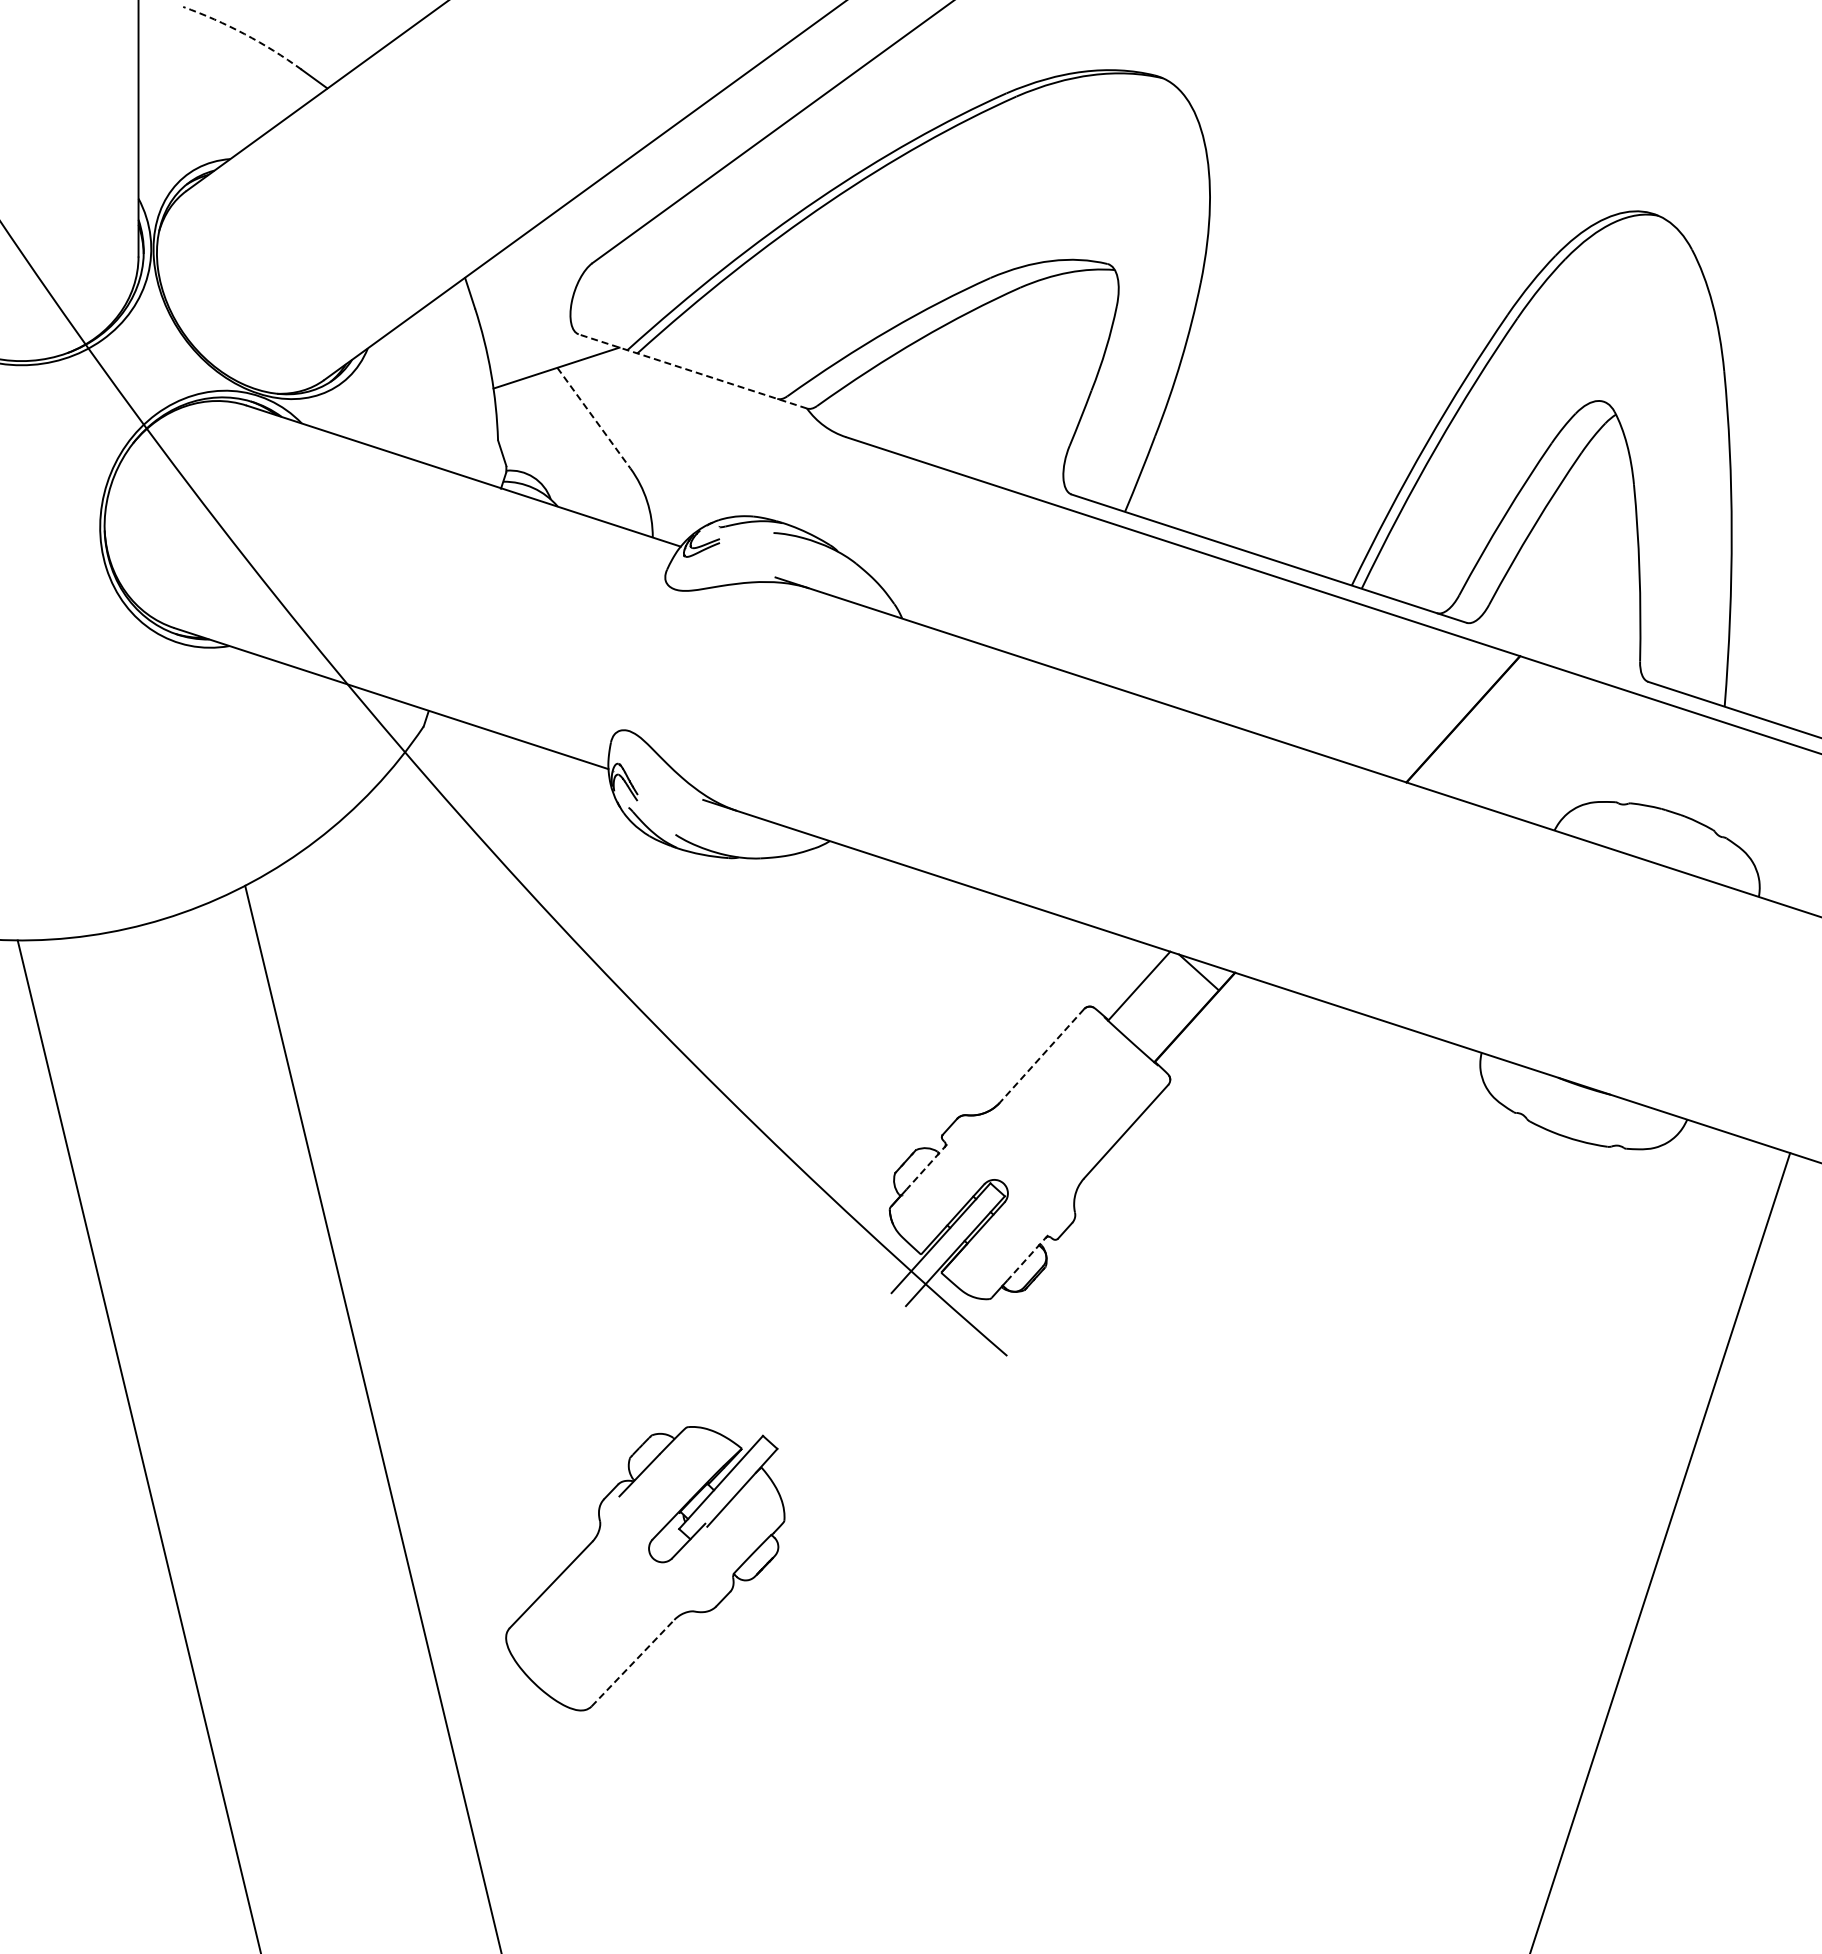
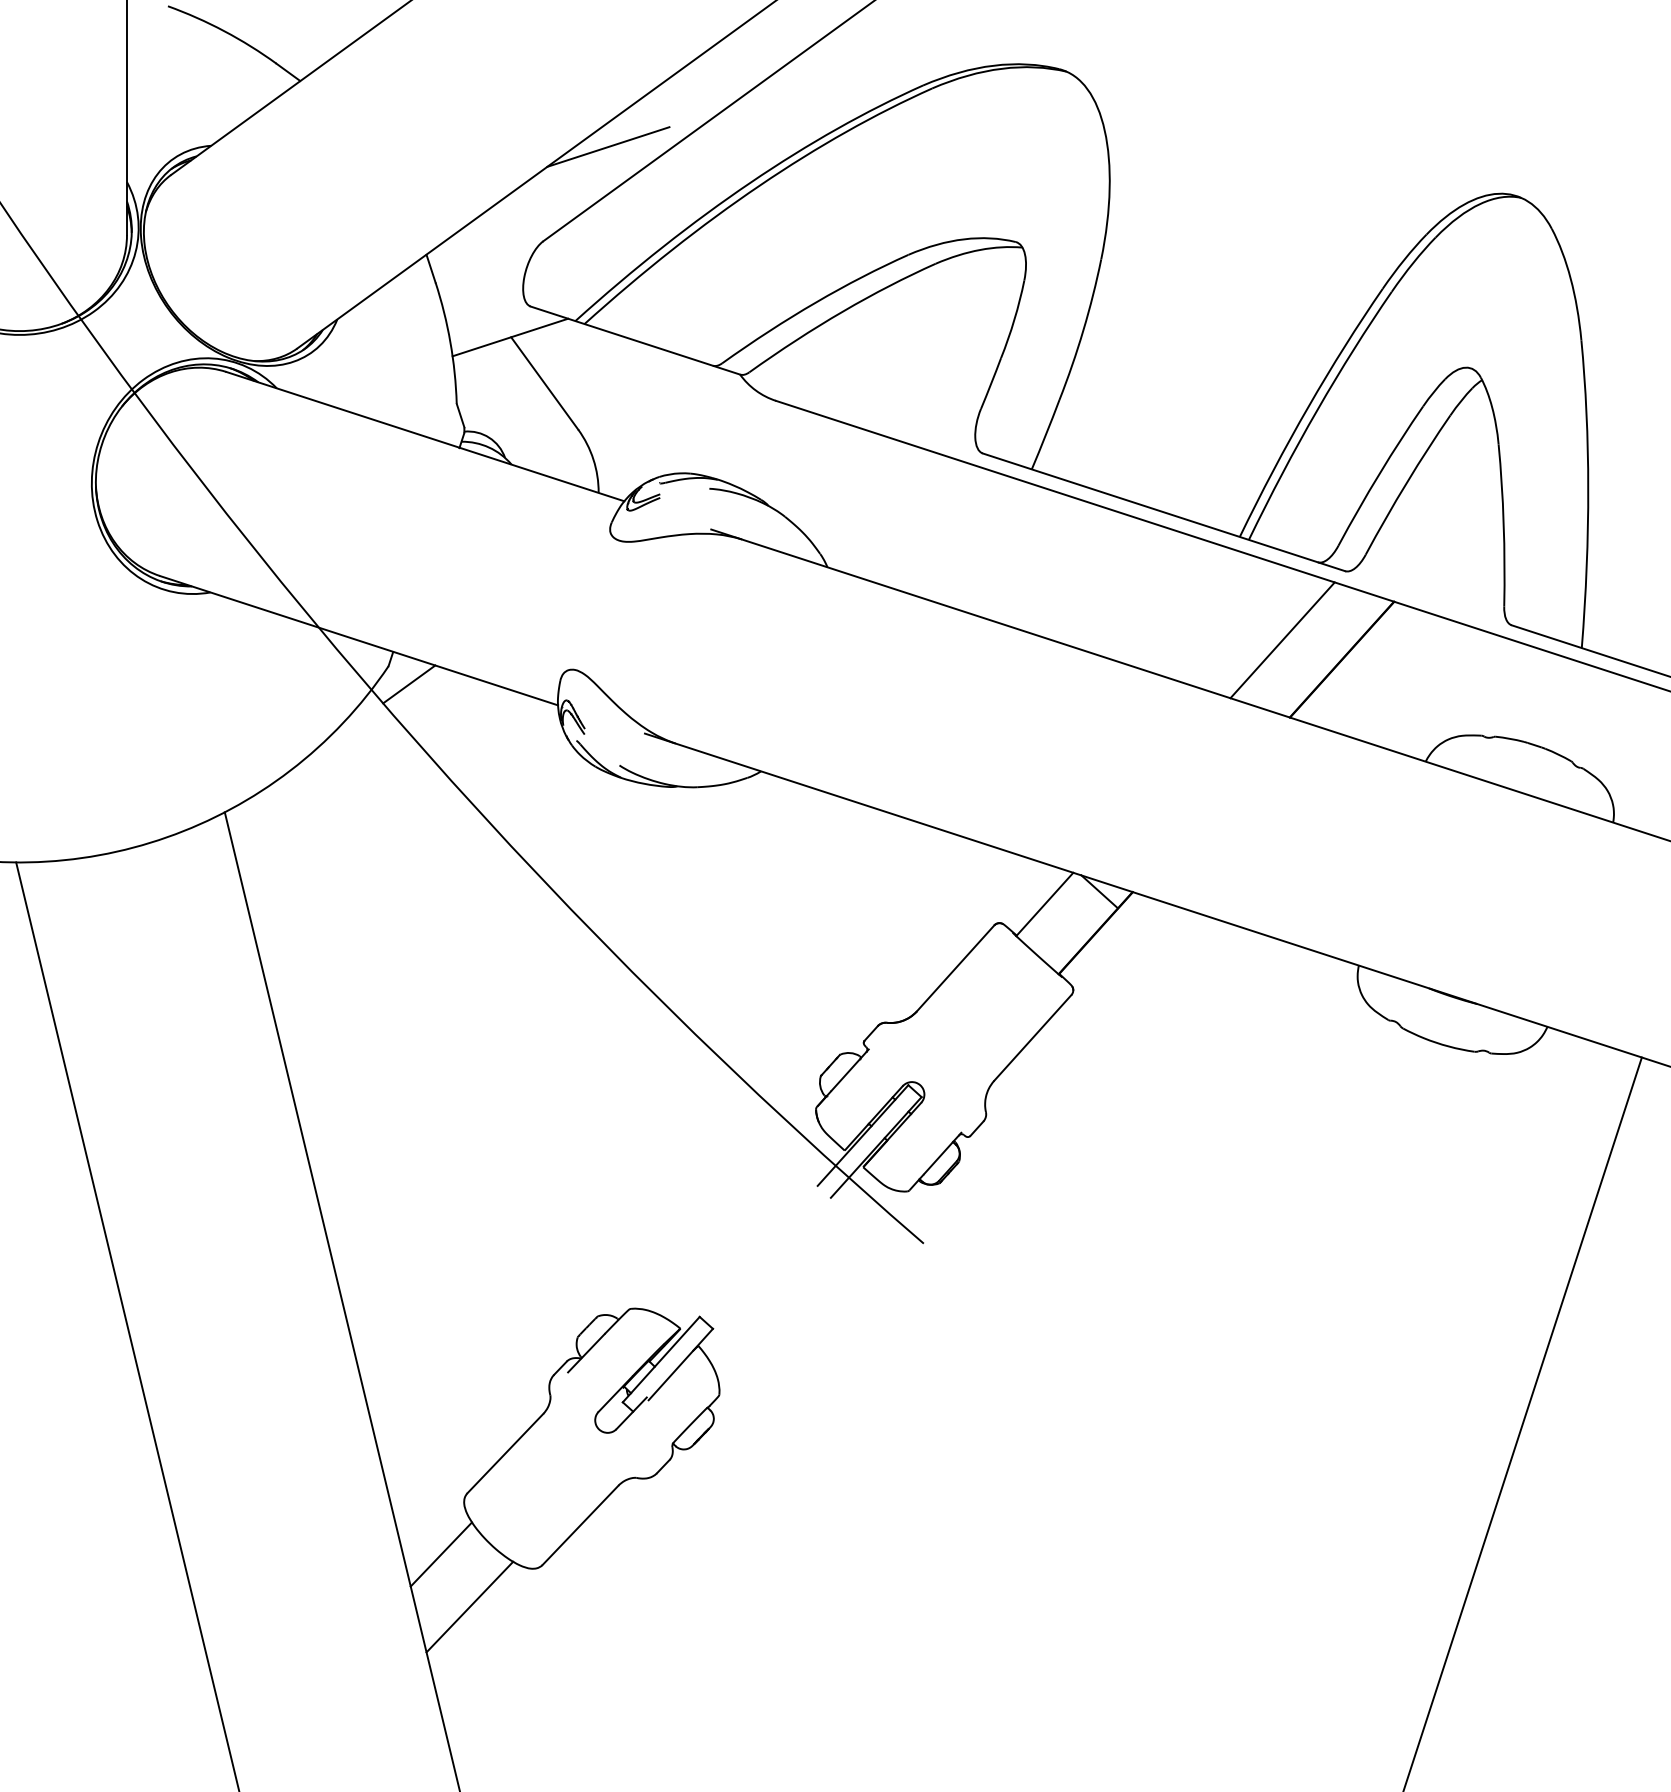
arc: (244, 34) -> (224, 31), dashed -> solid
line: (662, 160) -> (607, 147), added
line: (692, 371) -> (635, 340), dashed -> solid
line: (594, 418) -> (545, 383), dashed -> solid
line: (1398, 698) -> (1282, 640), added
line: (445, 745) -> (408, 683), added
line: (1042, 1055) -> (956, 968), dashed -> solid
line: (926, 1167) -> (849, 1070), dashed -> solid
line: (1027, 1258) -> (942, 1154), dashed -> solid
line: (633, 1663) -> (580, 1525), dashed -> solid
line: (480, 1694) -> (440, 1554), added
line: (512, 1751) -> (469, 1606), added

